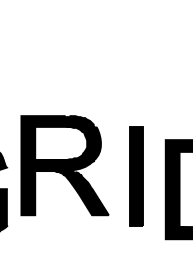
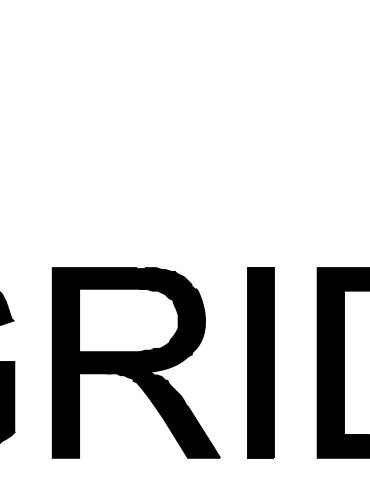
part: (64, 165) -> (135, 362), moved
part: (136, 176) -> (261, 362), moved

